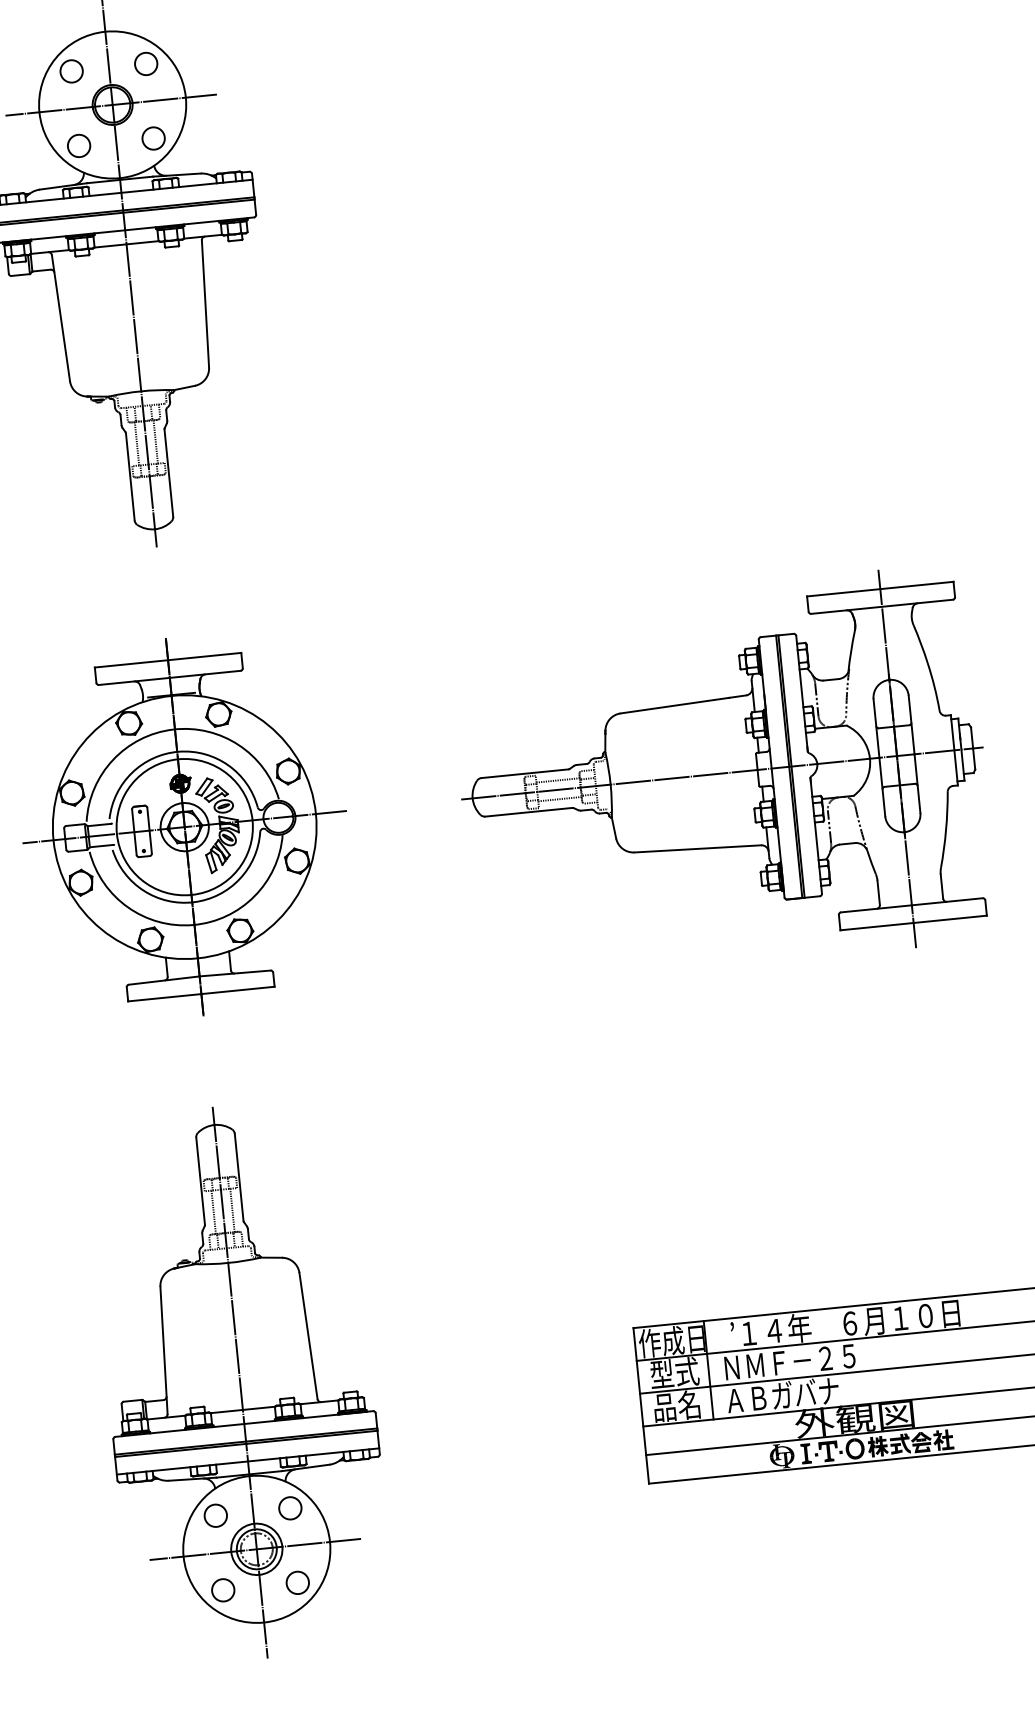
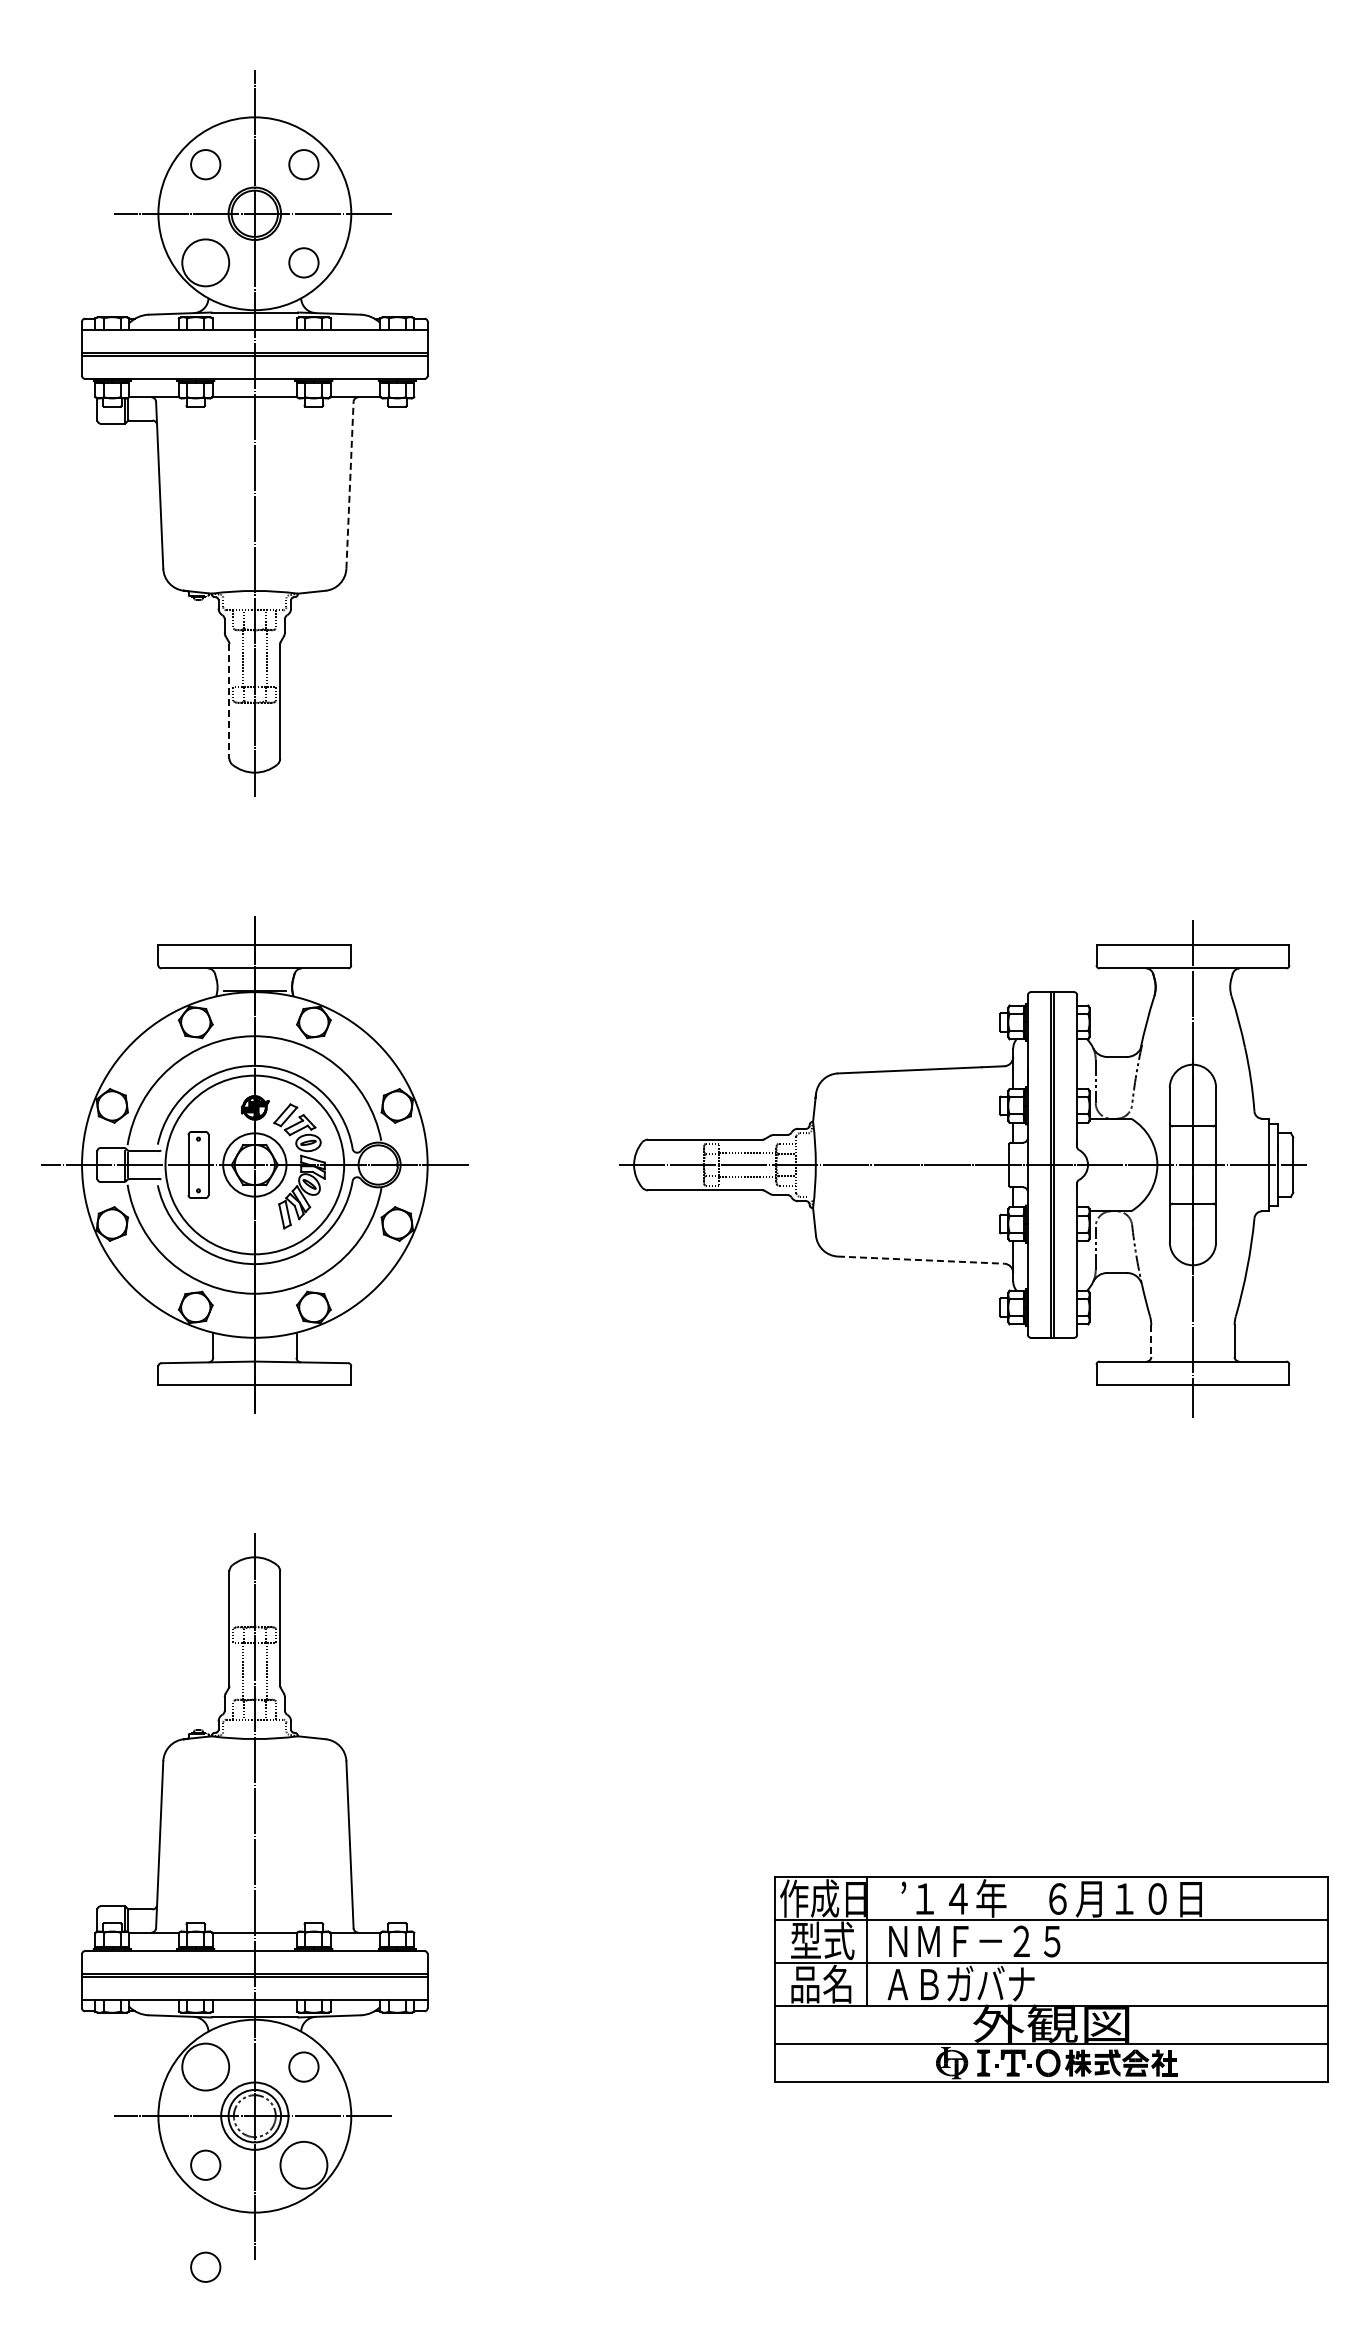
circle: (78, 145) -> (205, 262), size x1.6
line: (205, 304) -> (350, 485), solid -> dashed
line: (130, 477) -> (229, 701), solid -> dashed
line: (698, 849) -> (921, 1260), solid -> dashed
line: (878, 892) -> (1151, 1340), solid -> dashed
circle: (215, 1515) -> (205, 2066), size x1.6
circle: (297, 1582) -> (303, 2164), size x1.6
circle: (230, 1667) -> (205, 2266), added

